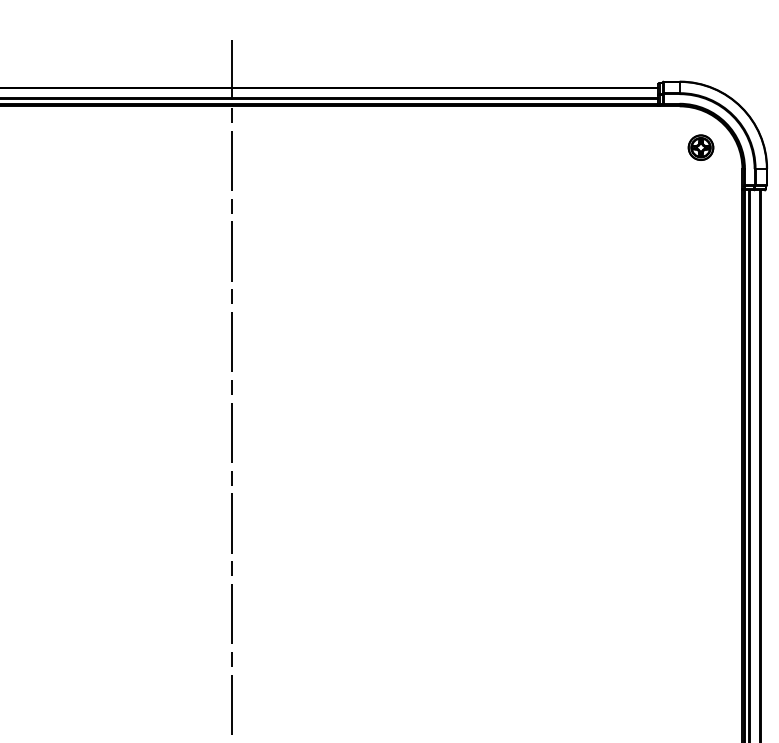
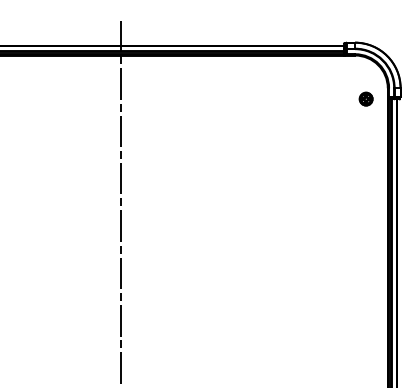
part: (699, 146) -> (365, 98), moved

